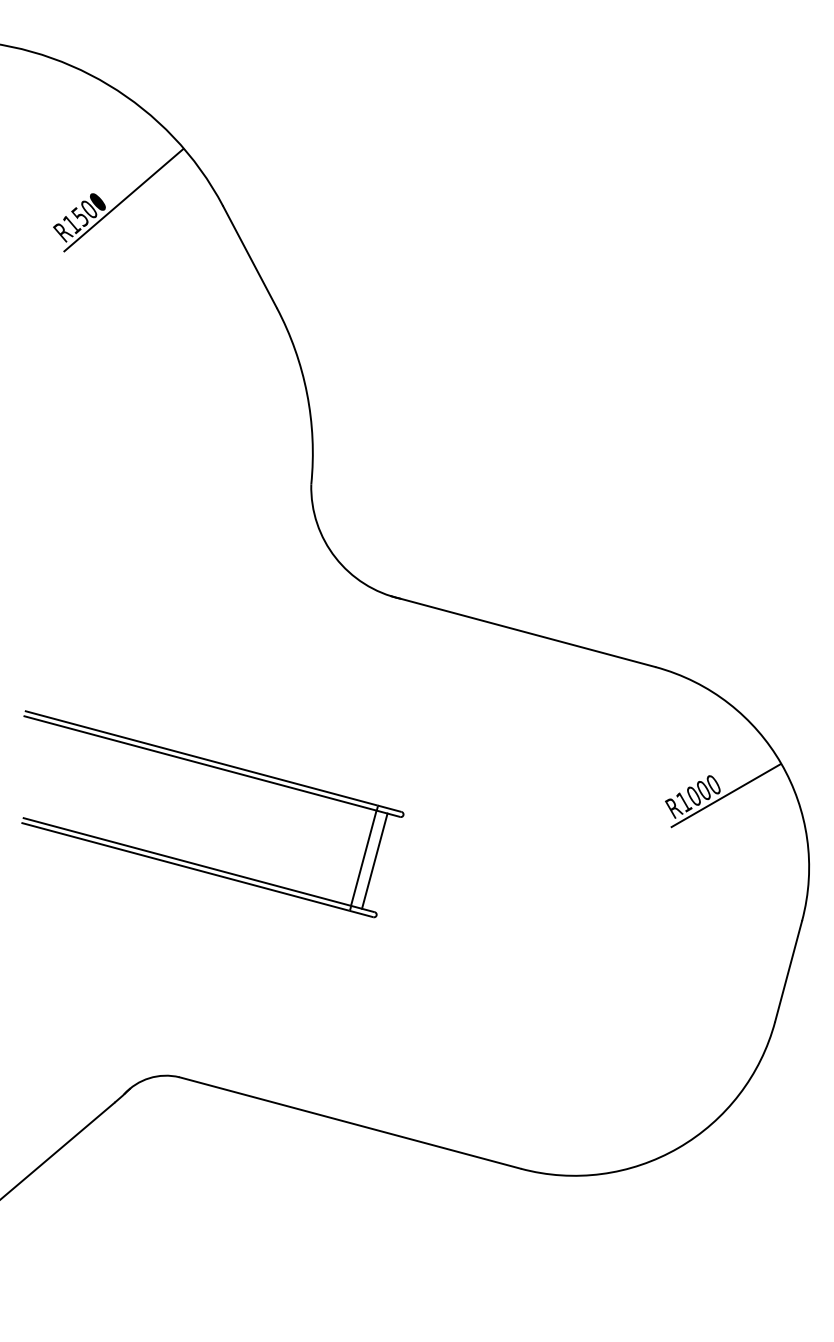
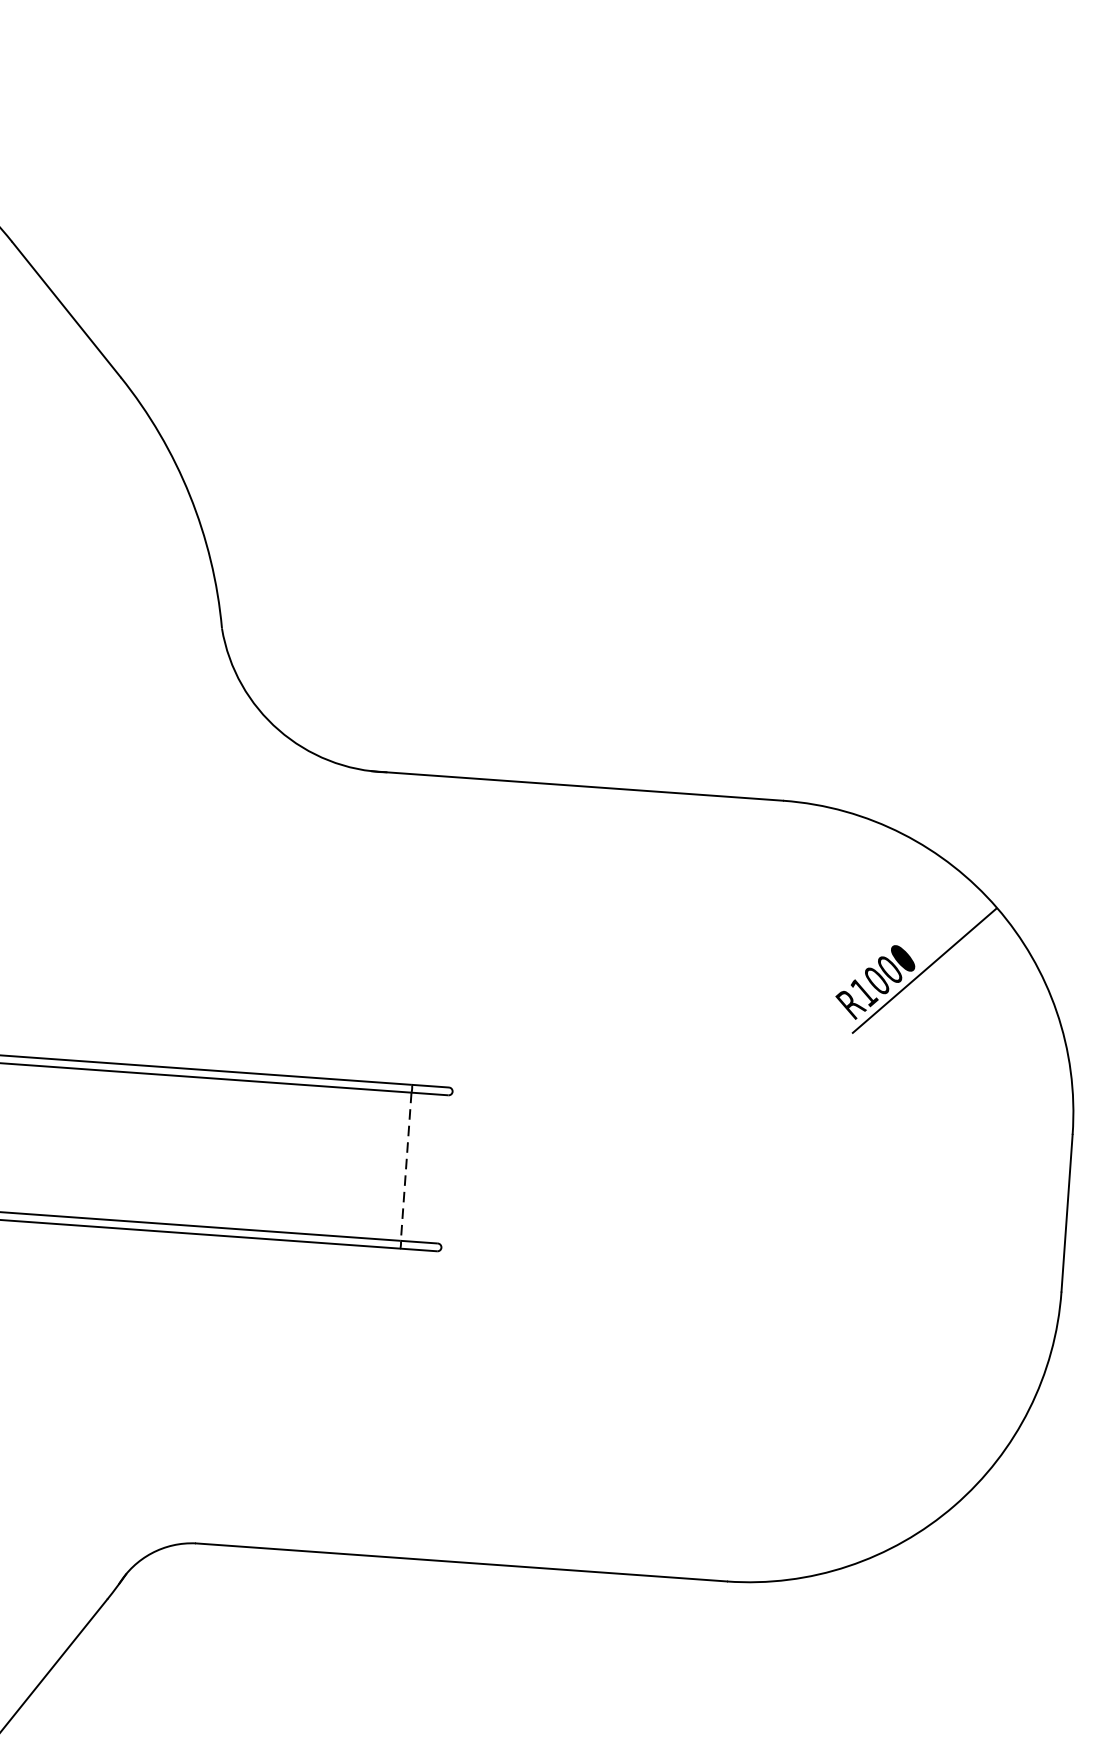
line: (363, 858) -> (405, 1167), solid -> dashed
line: (374, 860) -> (422, 1167), removed

